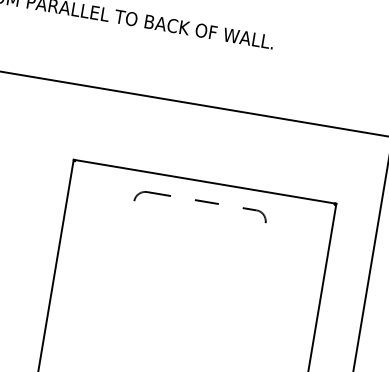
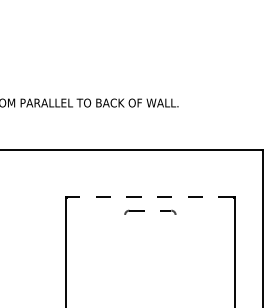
line: (203, 180) -> (149, 196), solid -> dashed
part: (201, 206) -> (150, 212), size x0.6

